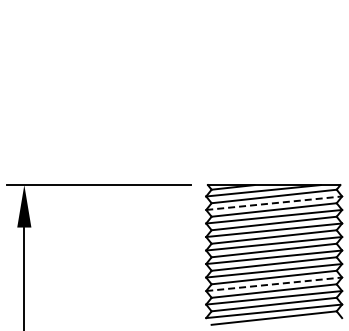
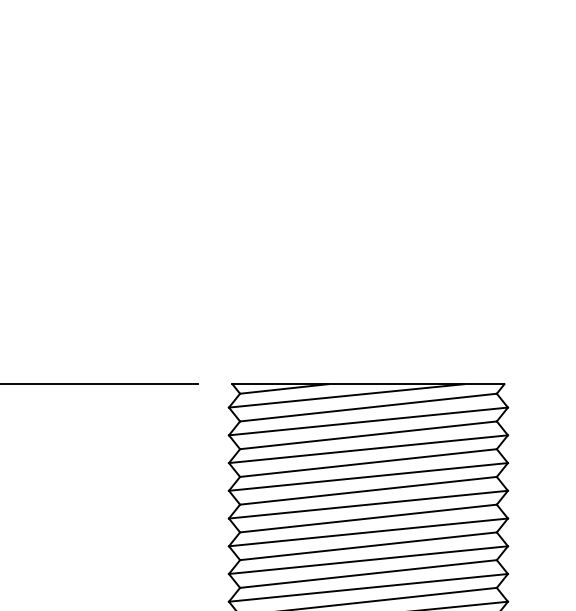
line: (274, 203) -> (369, 422), dashed -> solid
line: (274, 284) -> (369, 588), dashed -> solid

